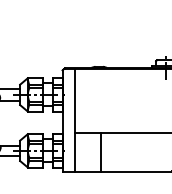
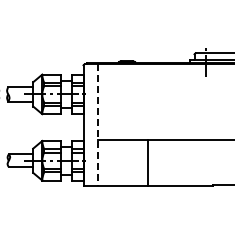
line: (75, 121) -> (98, 125), solid -> dashed
line: (100, 152) -> (147, 162), moved

